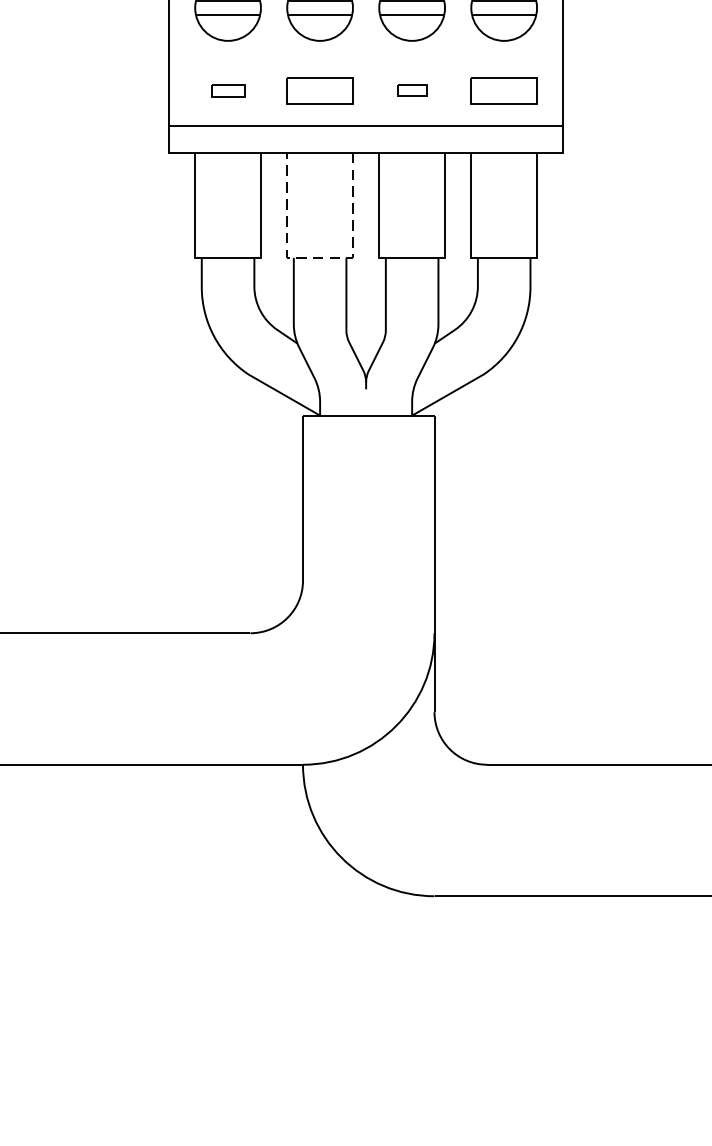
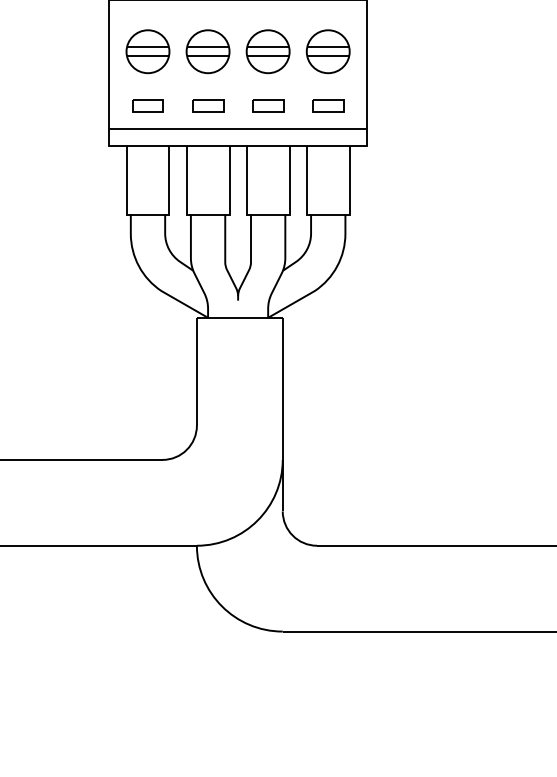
part: (227, 90) -> (147, 105), size x1.43
part: (320, 90) -> (208, 105), size x0.71
part: (412, 90) -> (268, 105), size x1.67
part: (504, 90) -> (328, 105), size x0.71
line: (319, 257) -> (207, 214), dashed -> solid

